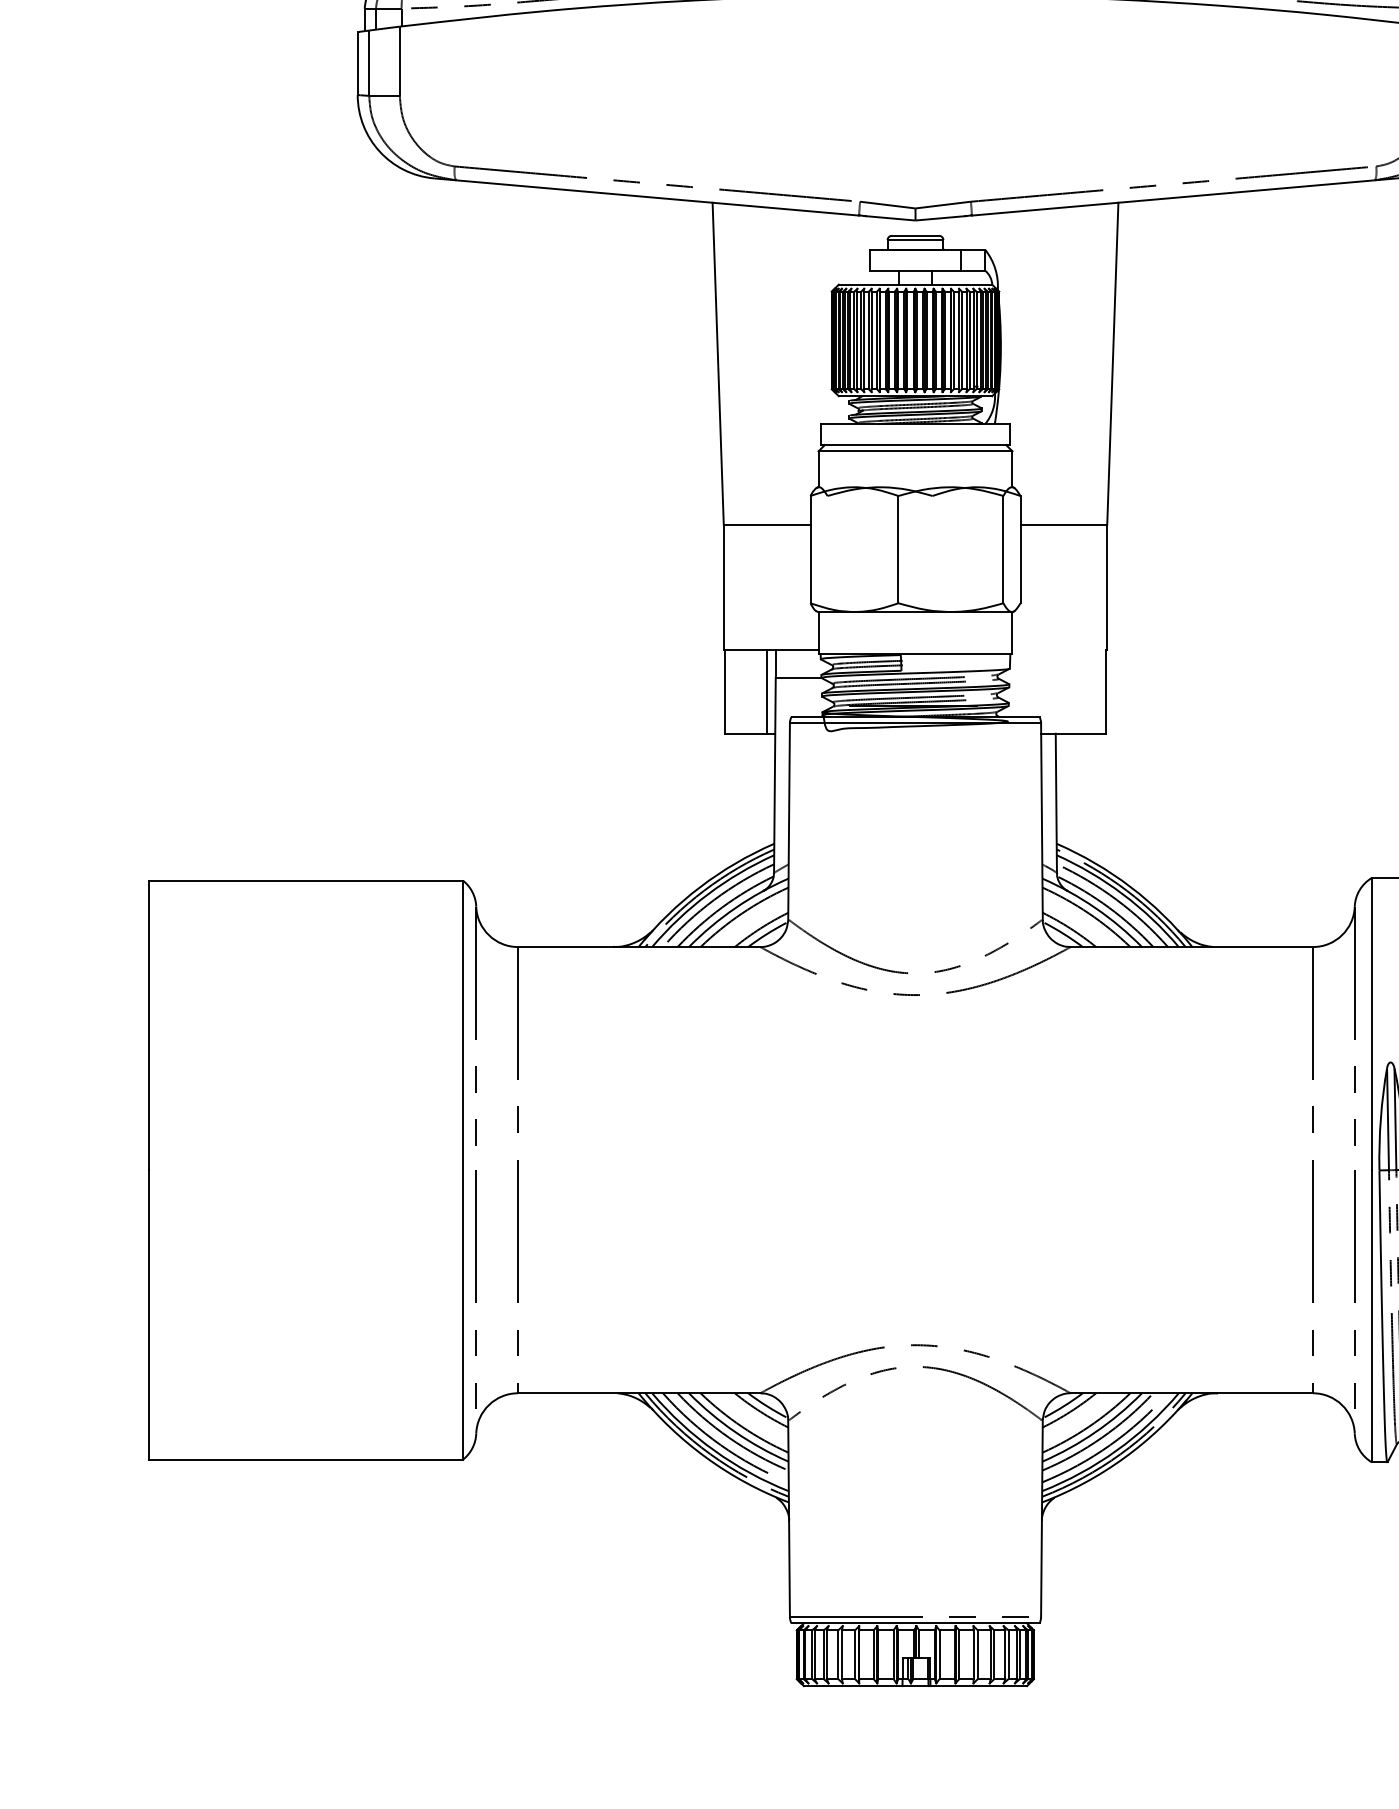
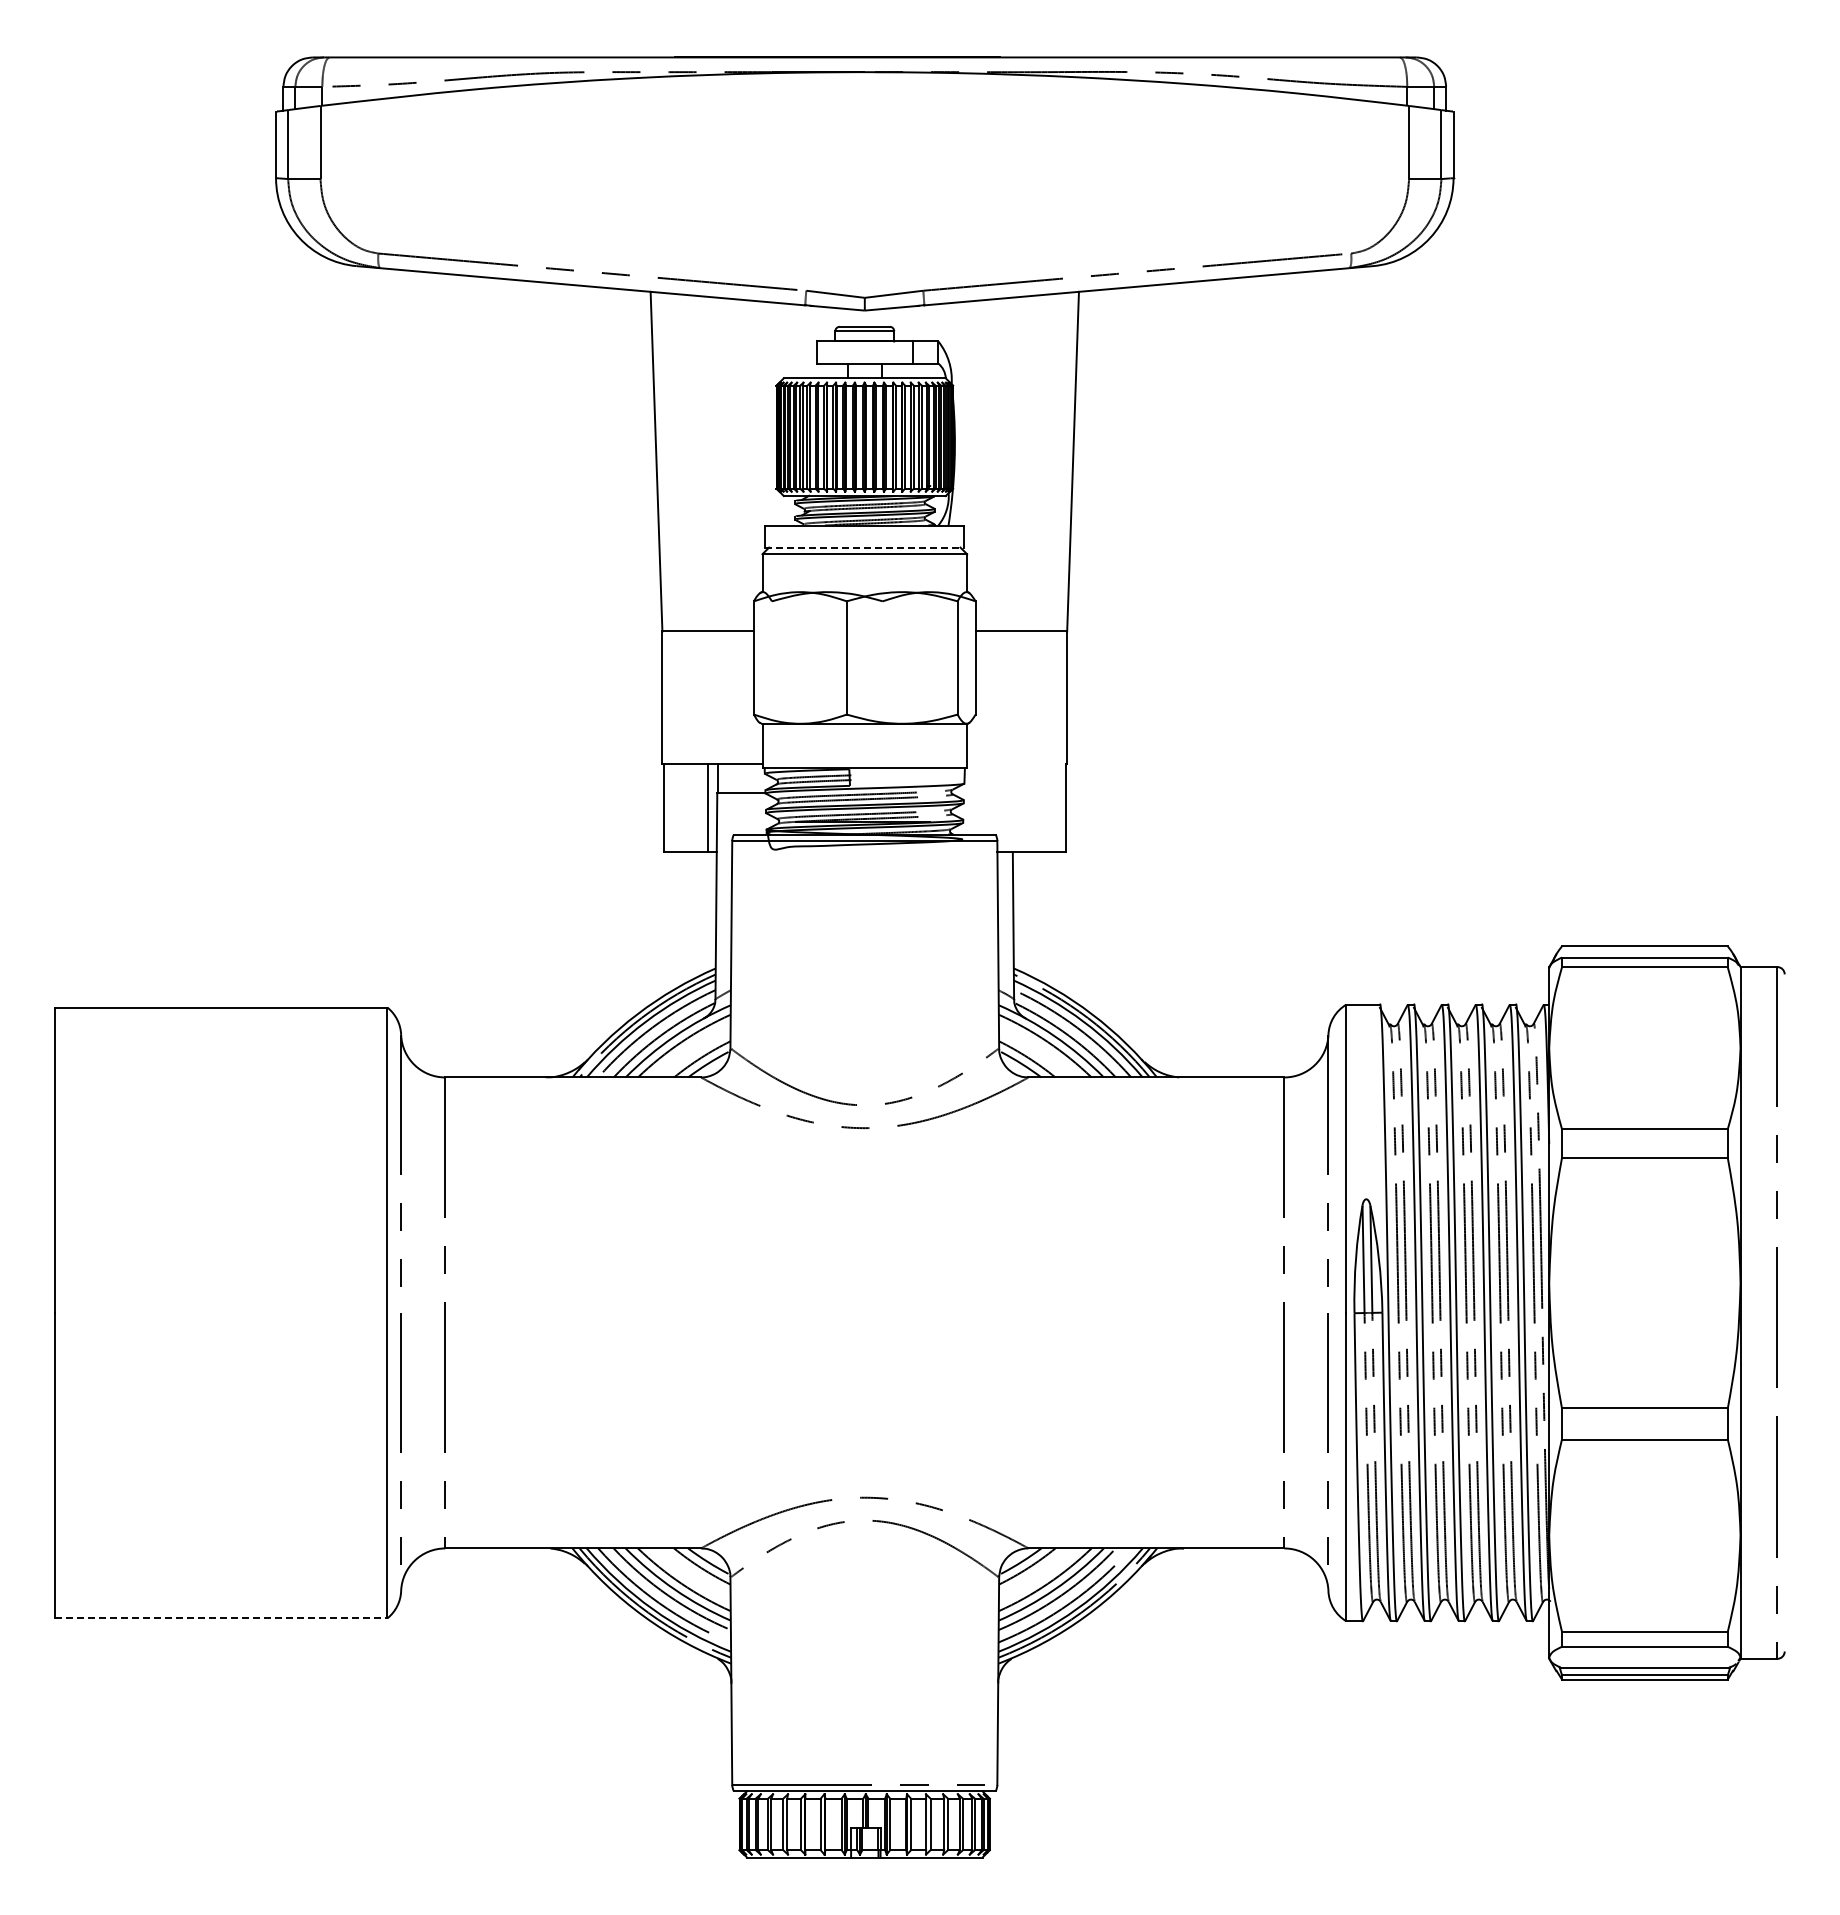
line: (916, 444) -> (865, 547), solid -> dashed
line: (306, 1459) -> (221, 1618), solid -> dashed

